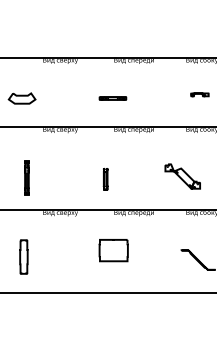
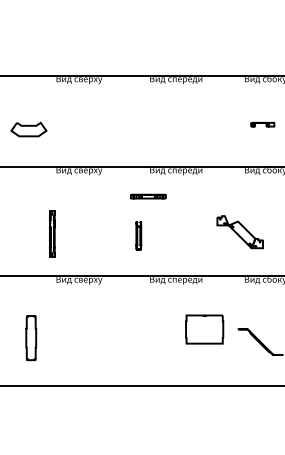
line: (112, 98) -> (147, 196), moved
part: (26, 177) -> (51, 233), moved
part: (113, 250) -> (204, 329), moved

